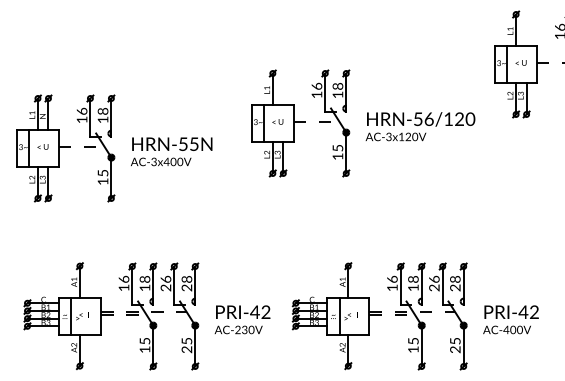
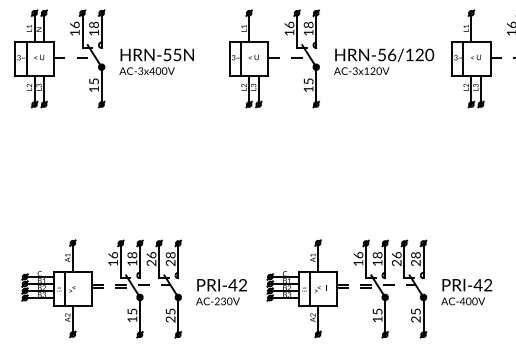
part: (363, 123) -> (332, 58), moved
part: (114, 148) -> (104, 58), moved

